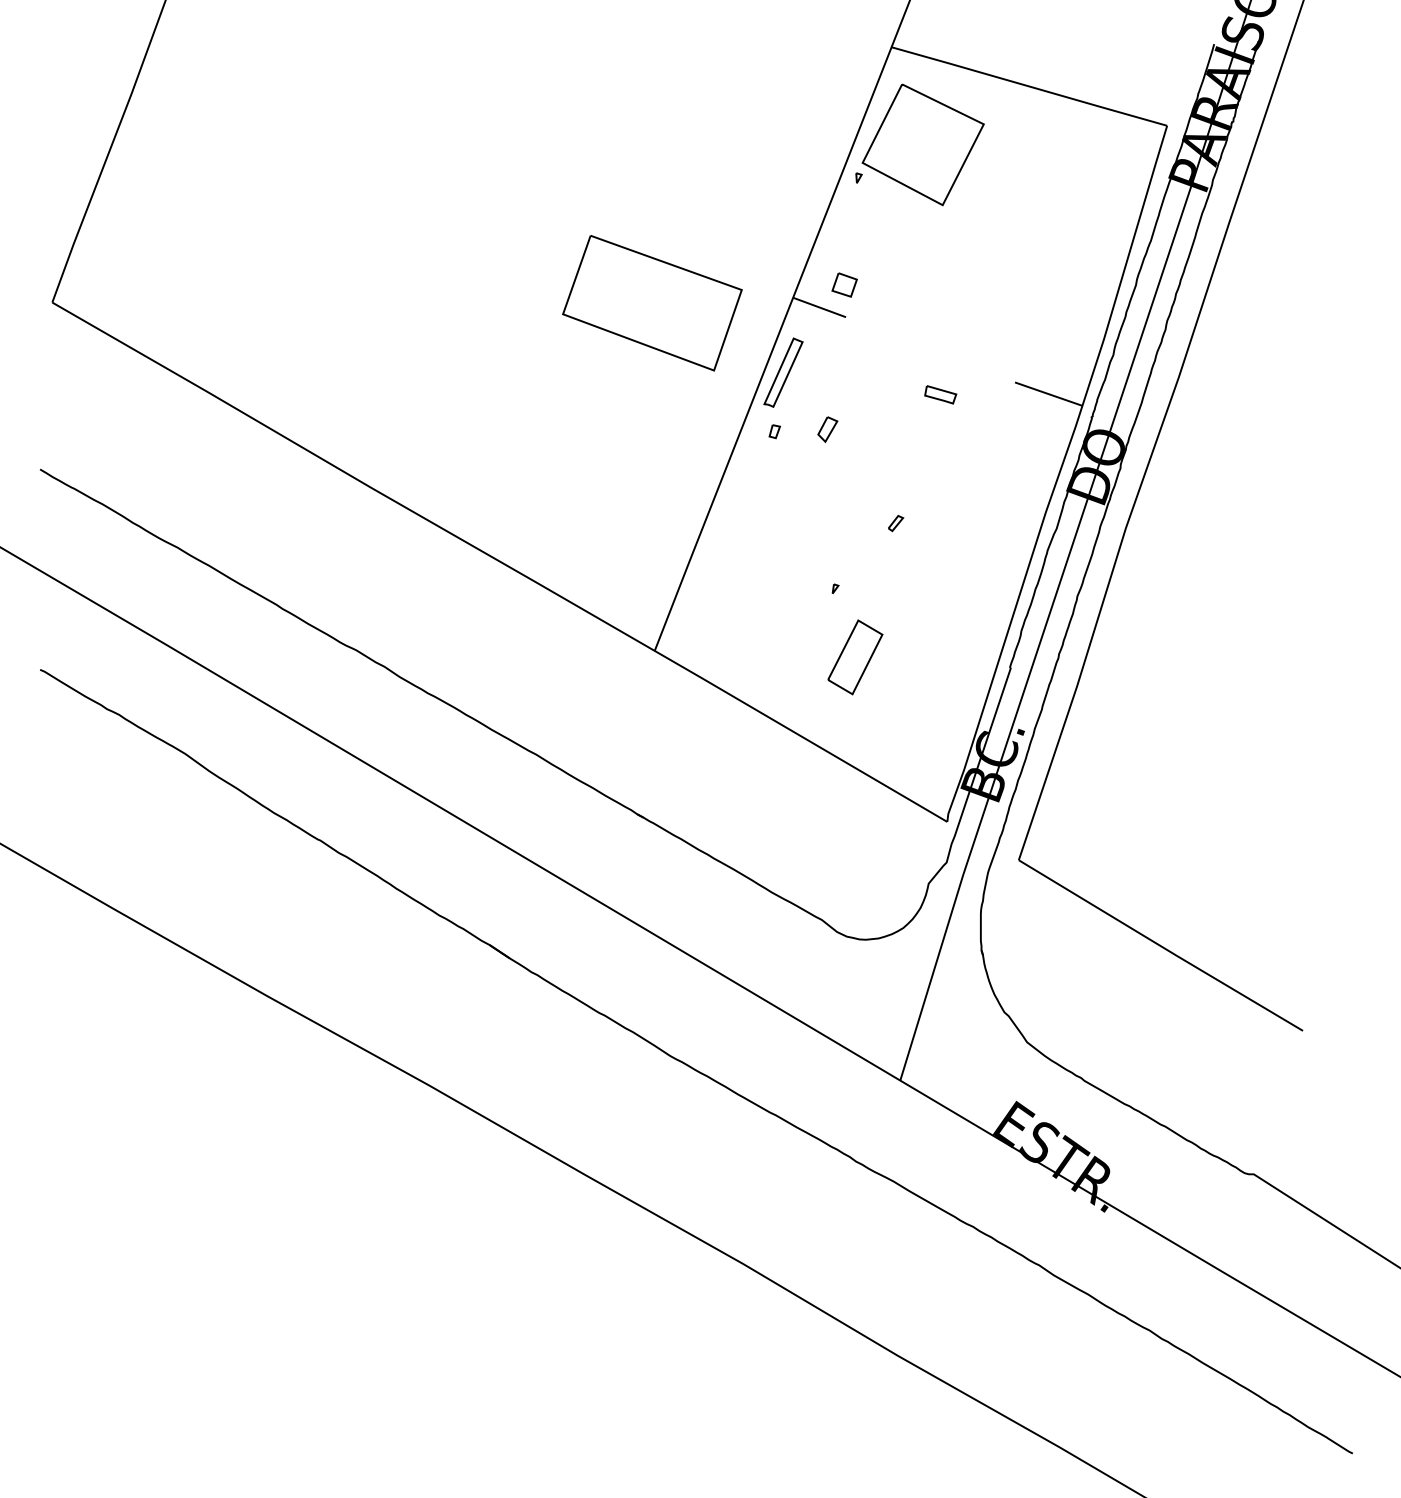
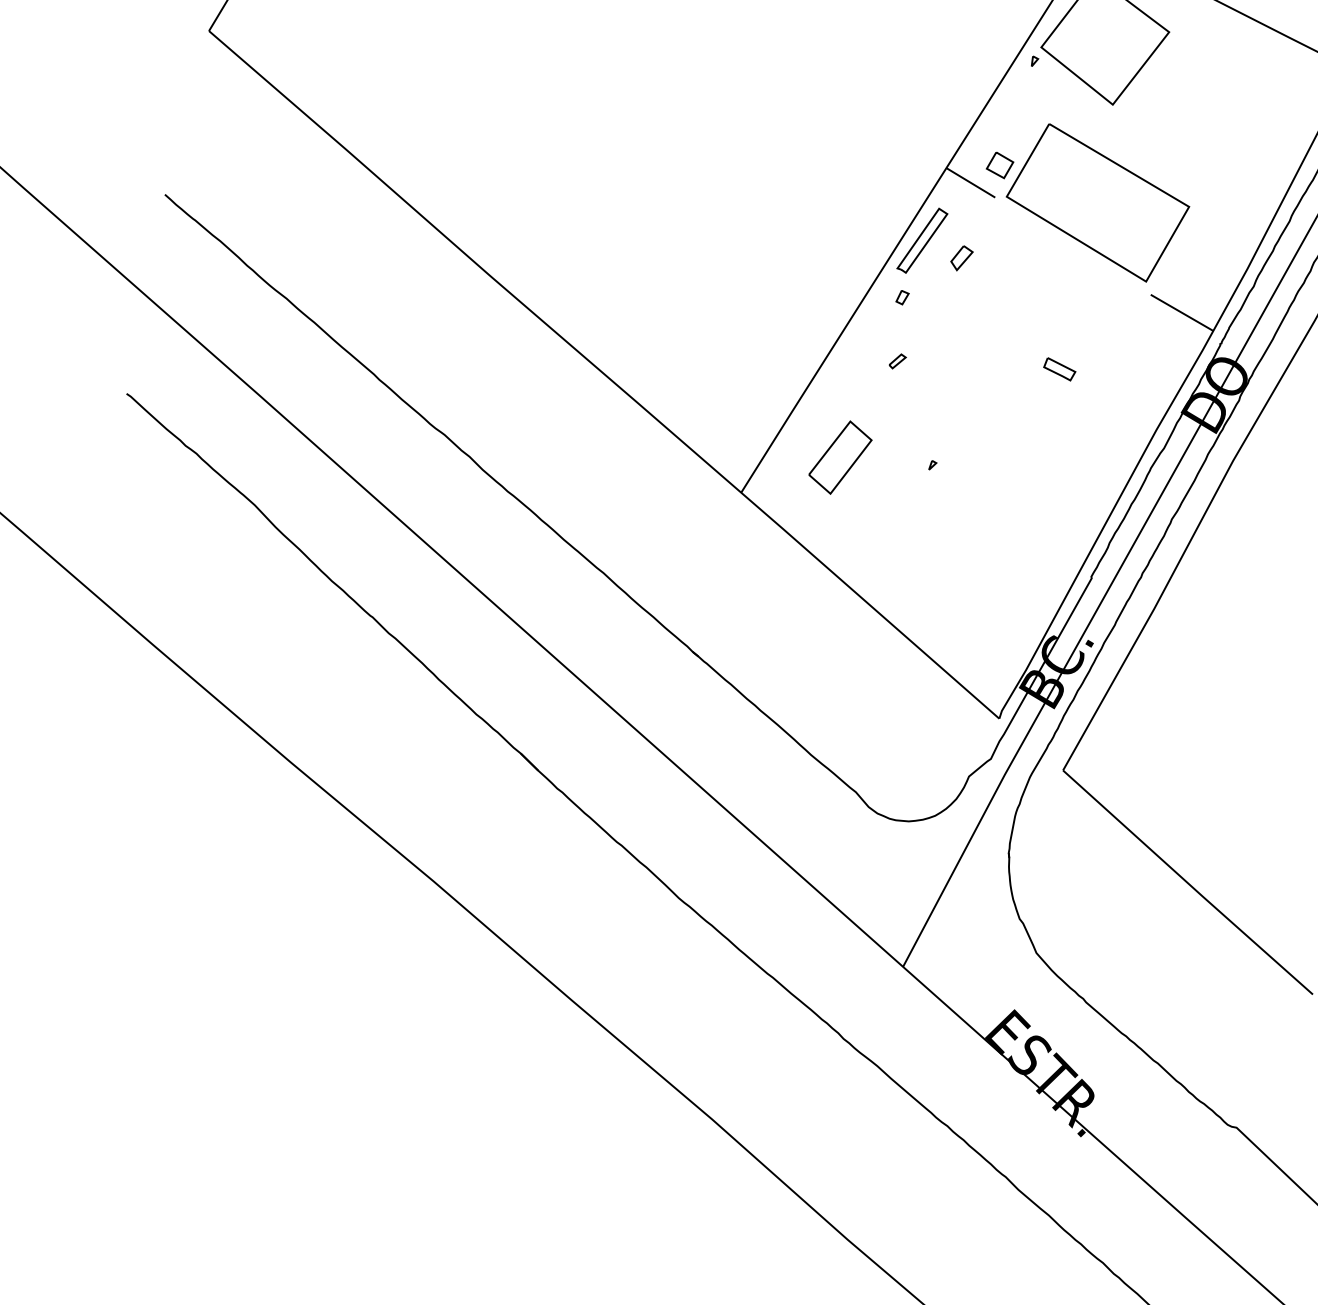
part: (652, 303) -> (1097, 203), moved
part: (940, 394) -> (1059, 369), moved
part: (827, 429) -> (961, 258), moved
part: (896, 523) -> (898, 361), moved
part: (855, 657) -> (840, 457), moved

